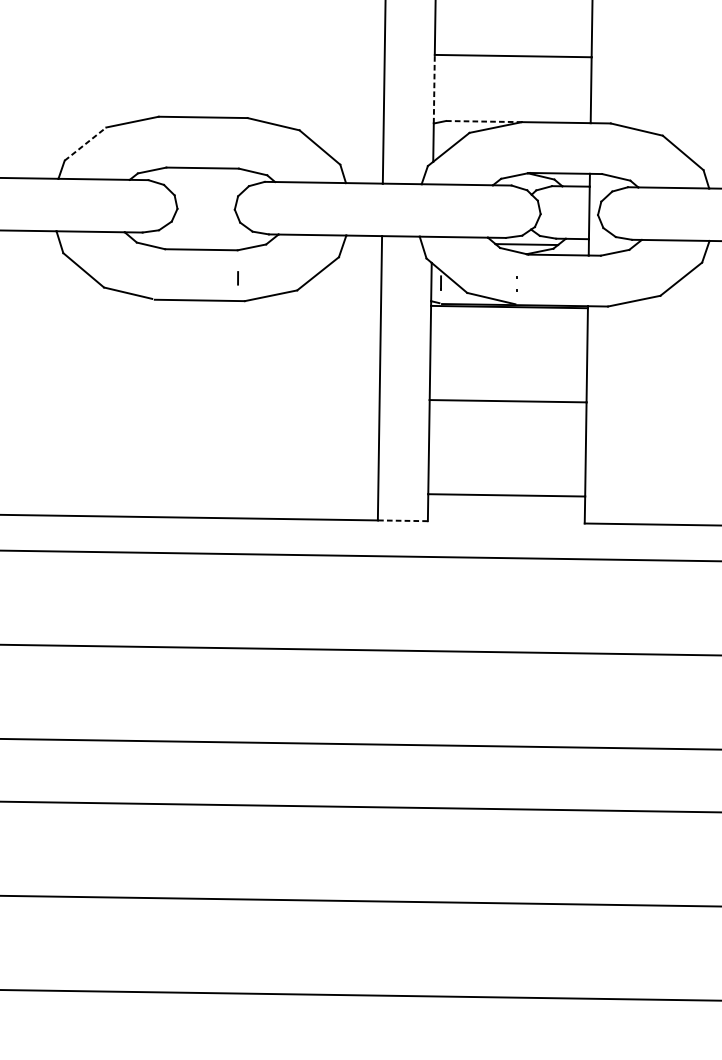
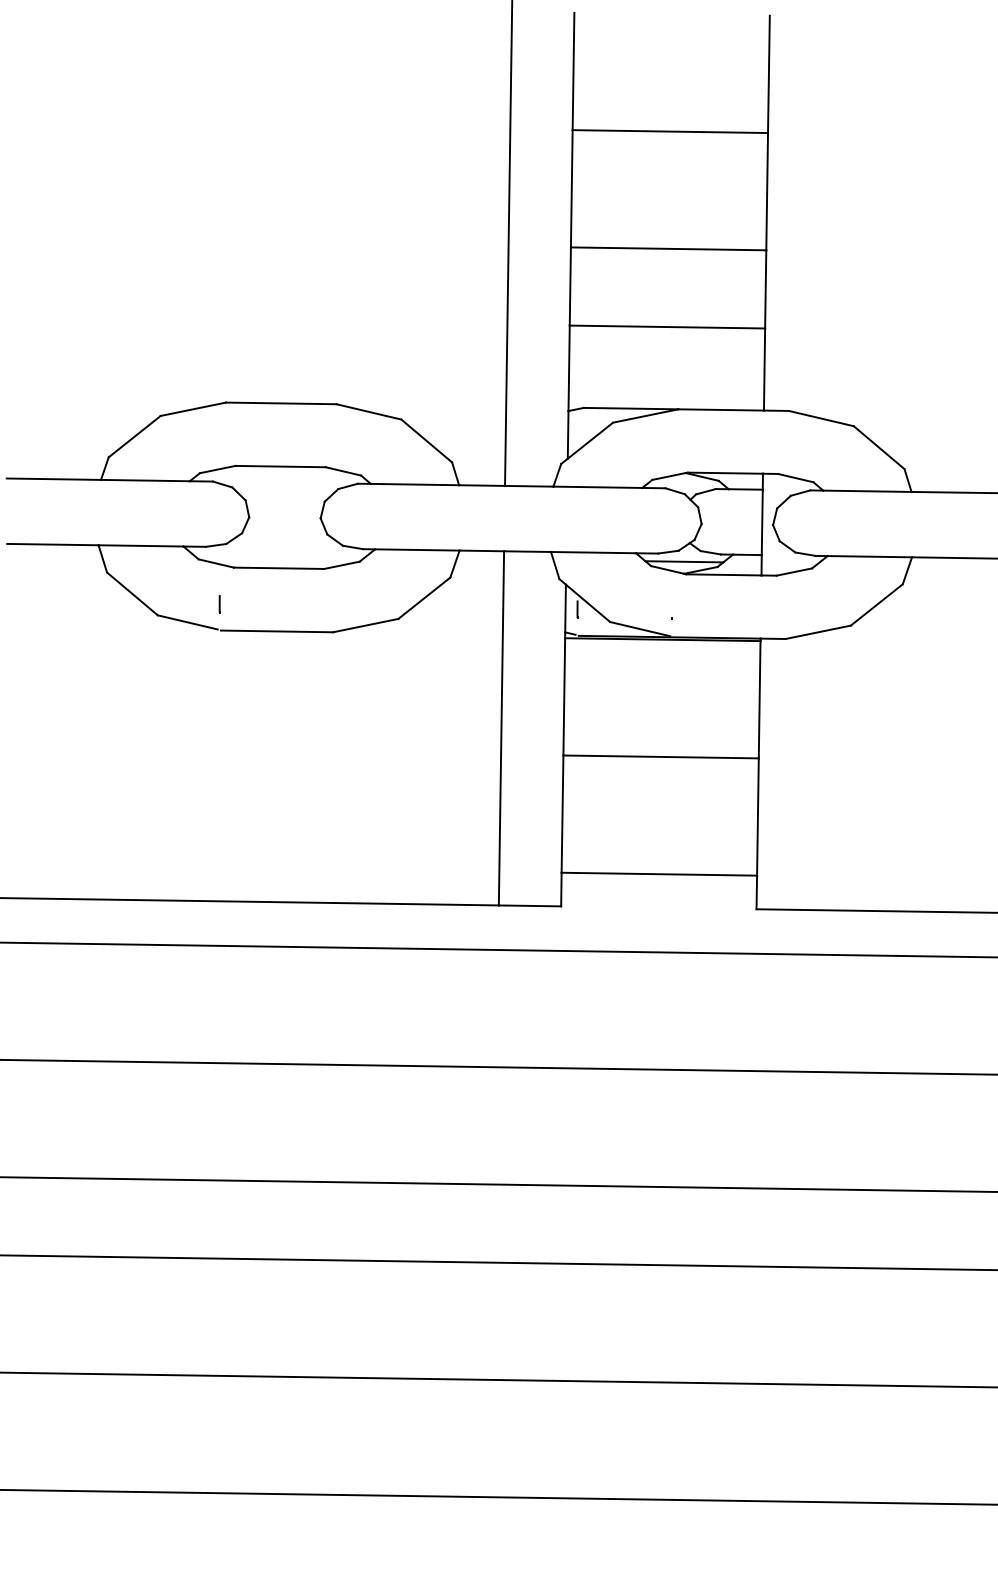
line: (434, 89) -> (569, 368), dashed -> solid
line: (484, 121) -> (631, 408), dashed -> solid
line: (86, 143) -> (135, 436), dashed -> solid
line: (237, 278) -> (219, 604), moved
line: (402, 520) -> (529, 905), dashed -> solid

